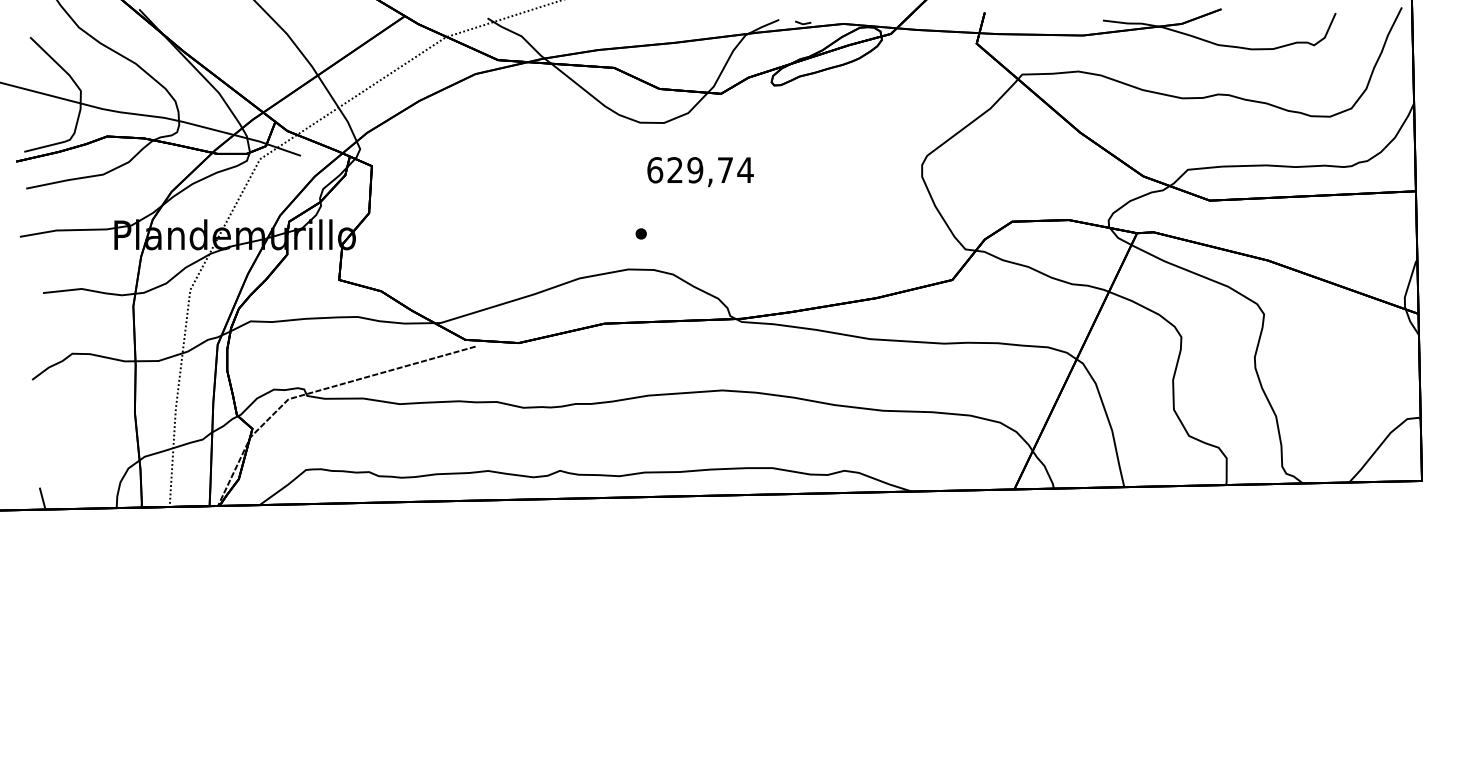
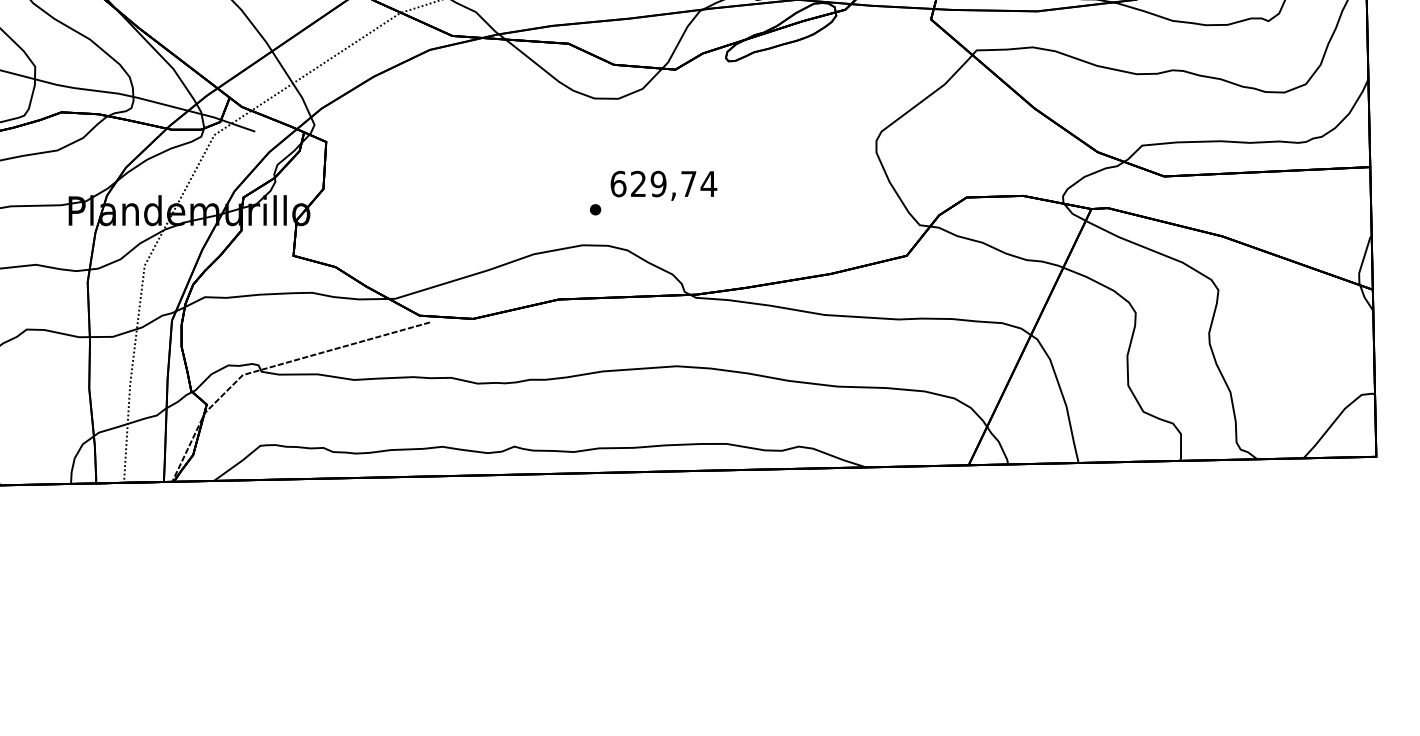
text: (700, 172) -> (663, 186), moved

